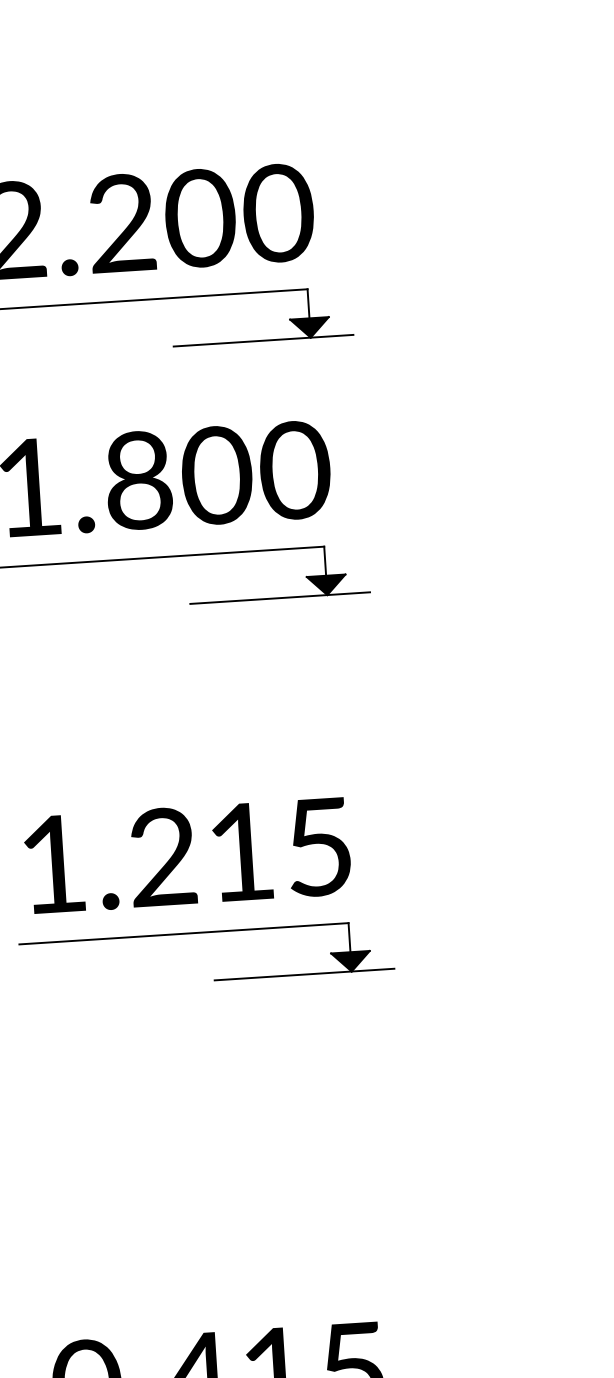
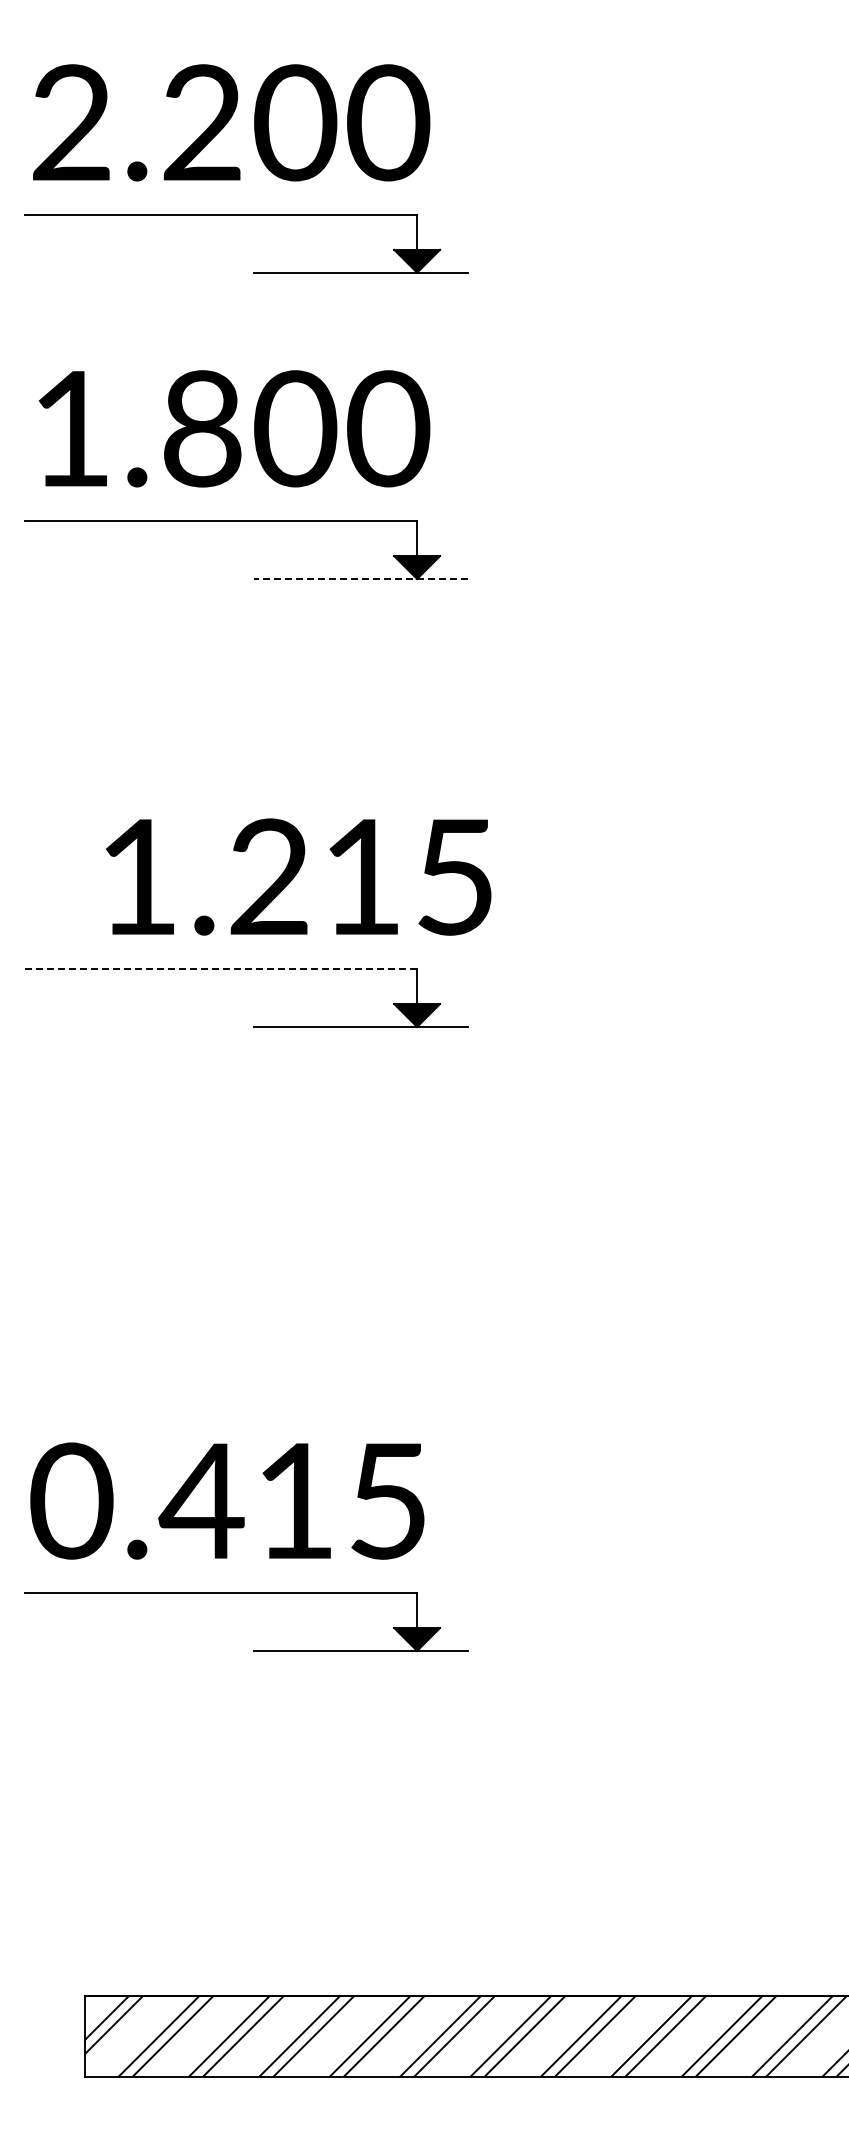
line: (280, 598) -> (361, 579), solid -> dashed
text: (187, 855) -> (298, 876), moved
line: (184, 933) -> (221, 969), solid -> dashed

